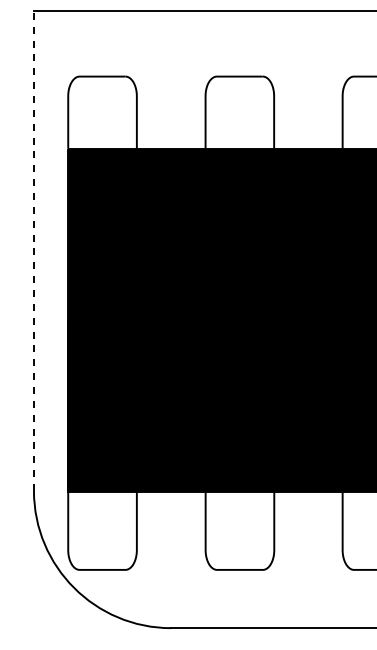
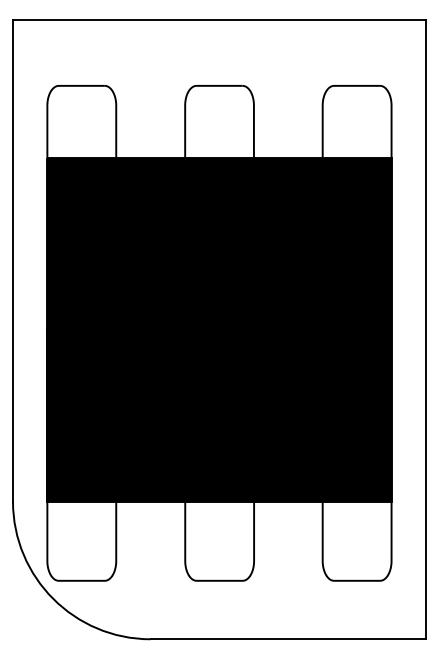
line: (34, 250) -> (13, 260), dashed -> solid

